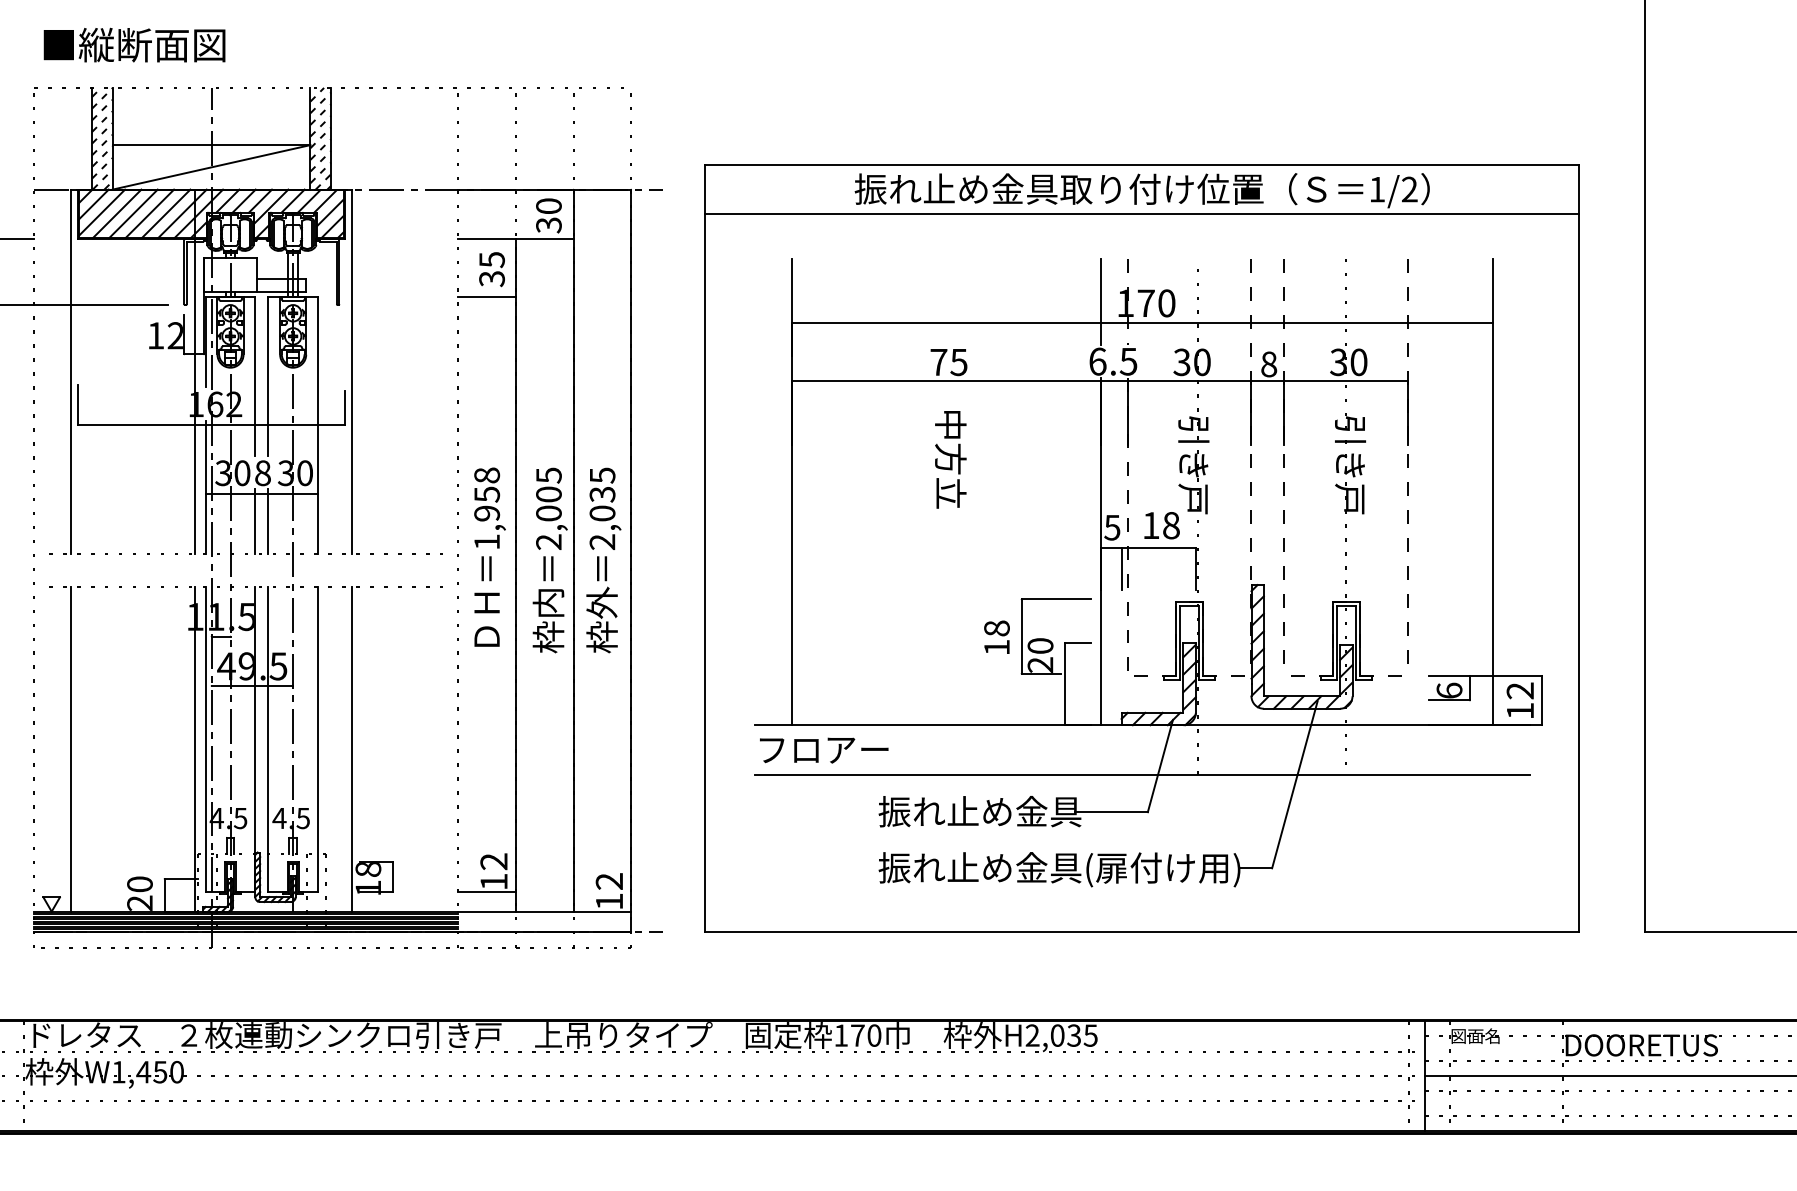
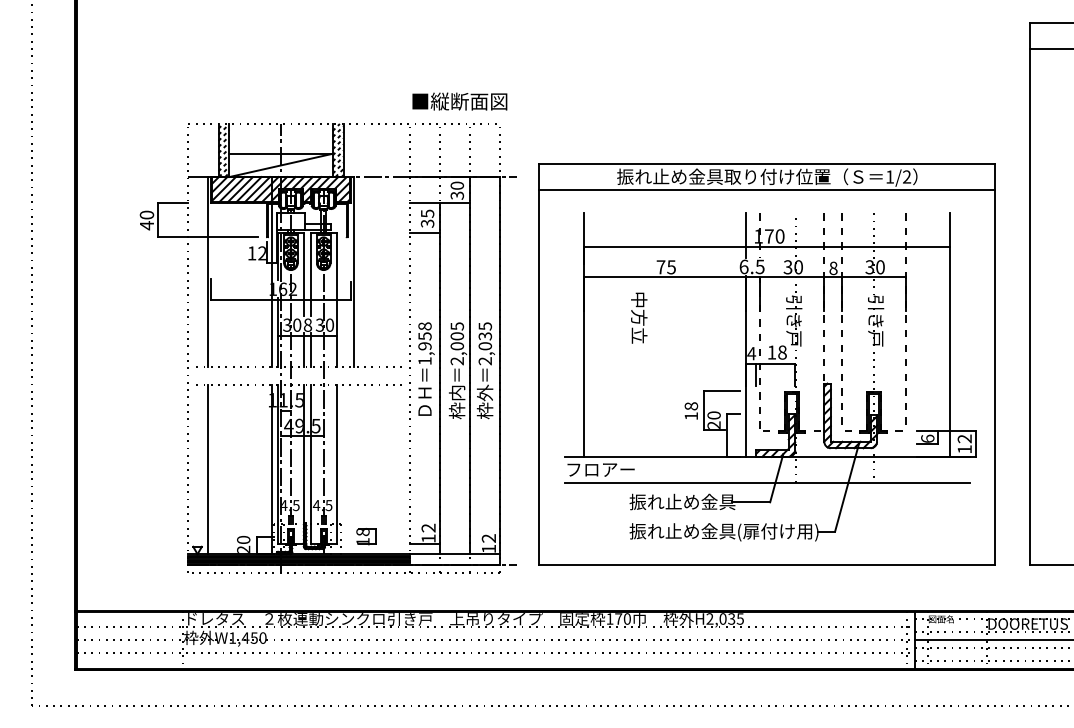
text: (133, 44) -> (459, 101), moved
text: (951, 458) -> (639, 317), moved
text: (1112, 527) -> (751, 353), 5 -> 4
line: (352, 749) -> (354, 469), removed

